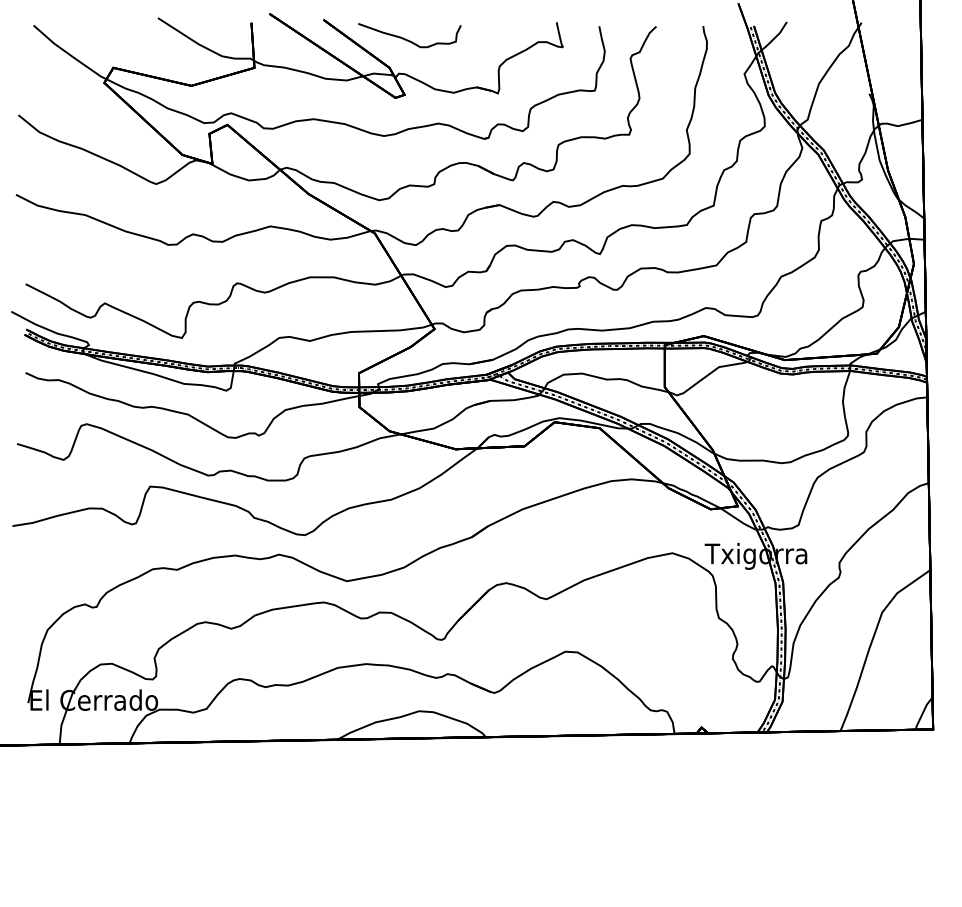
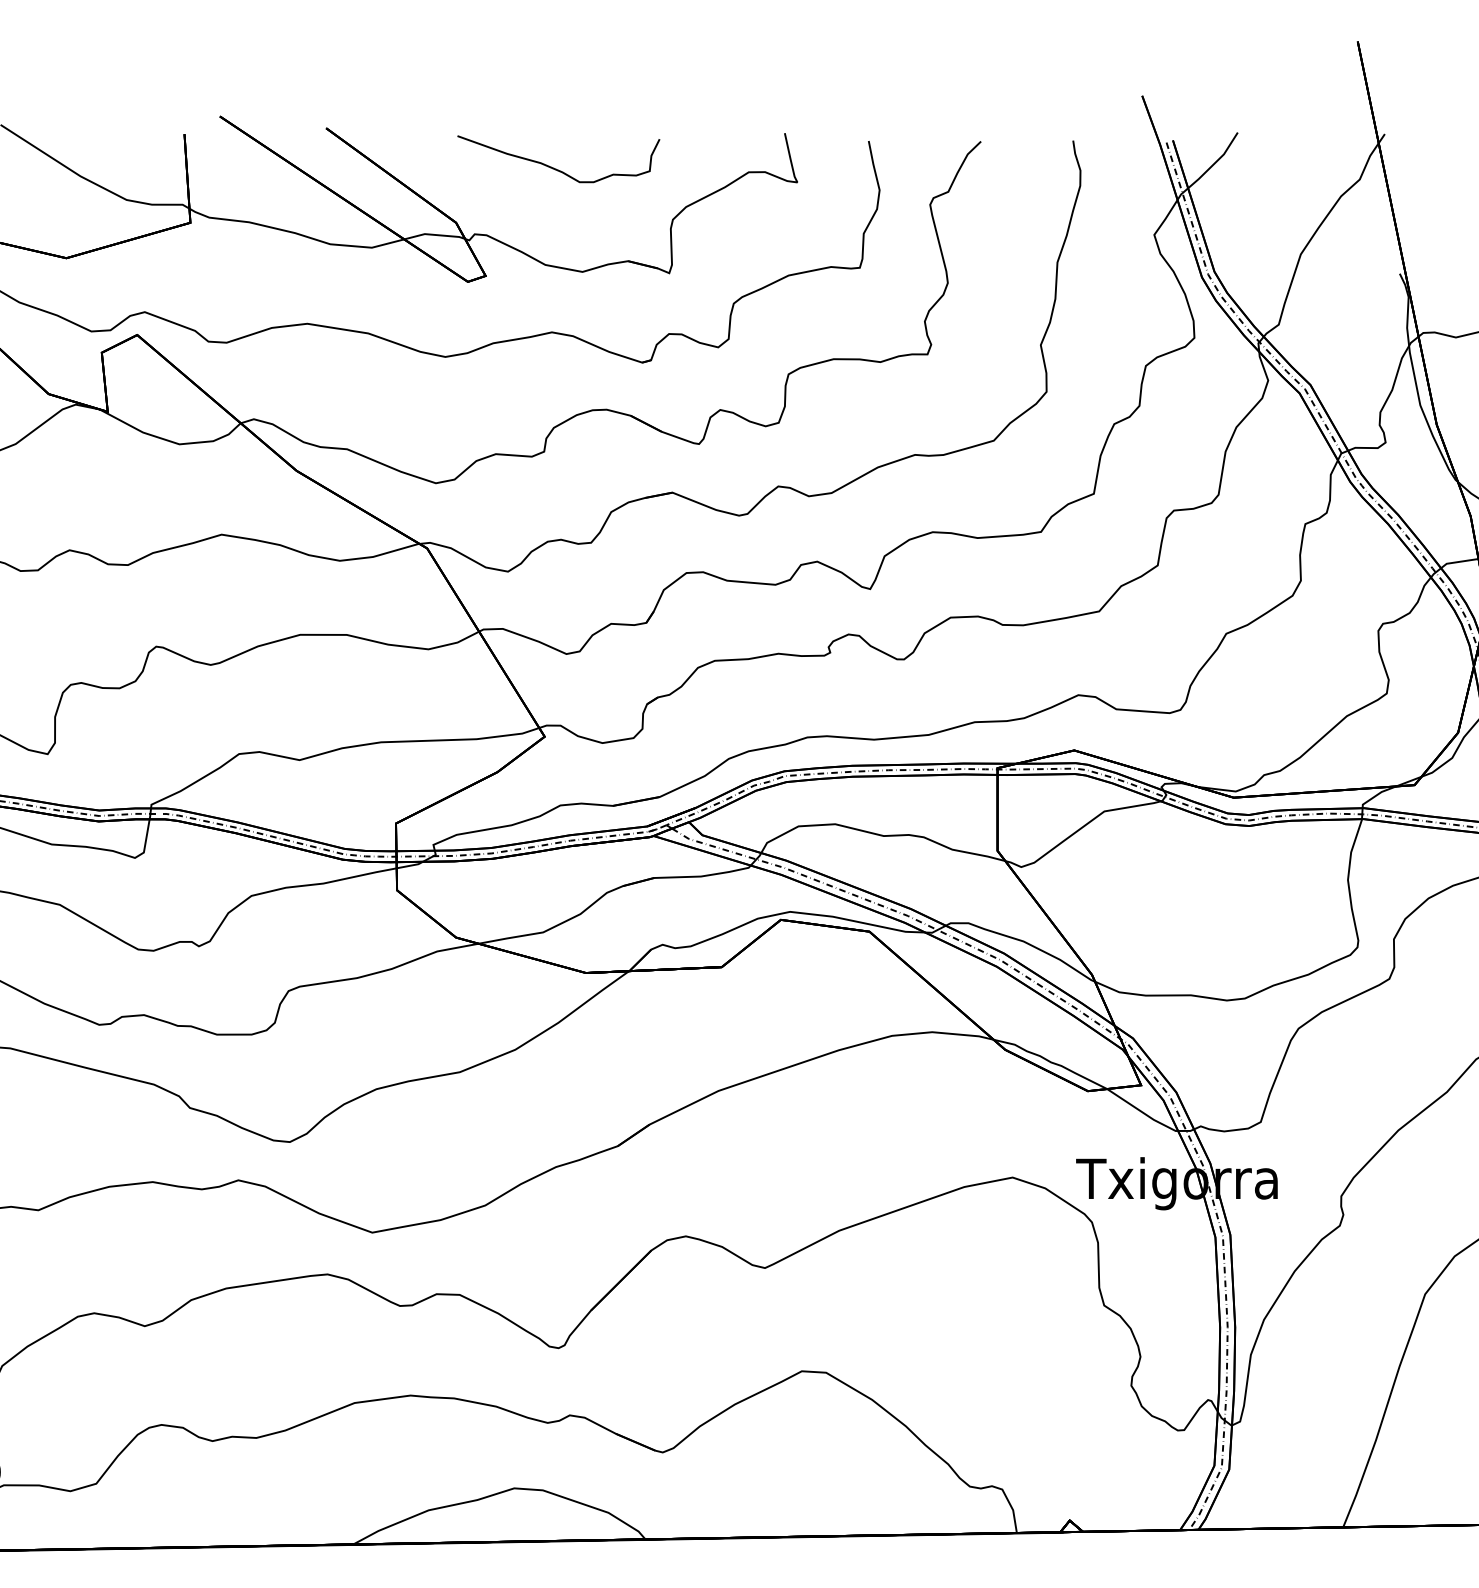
curve: (408, 39) -> (556, 167), moved

